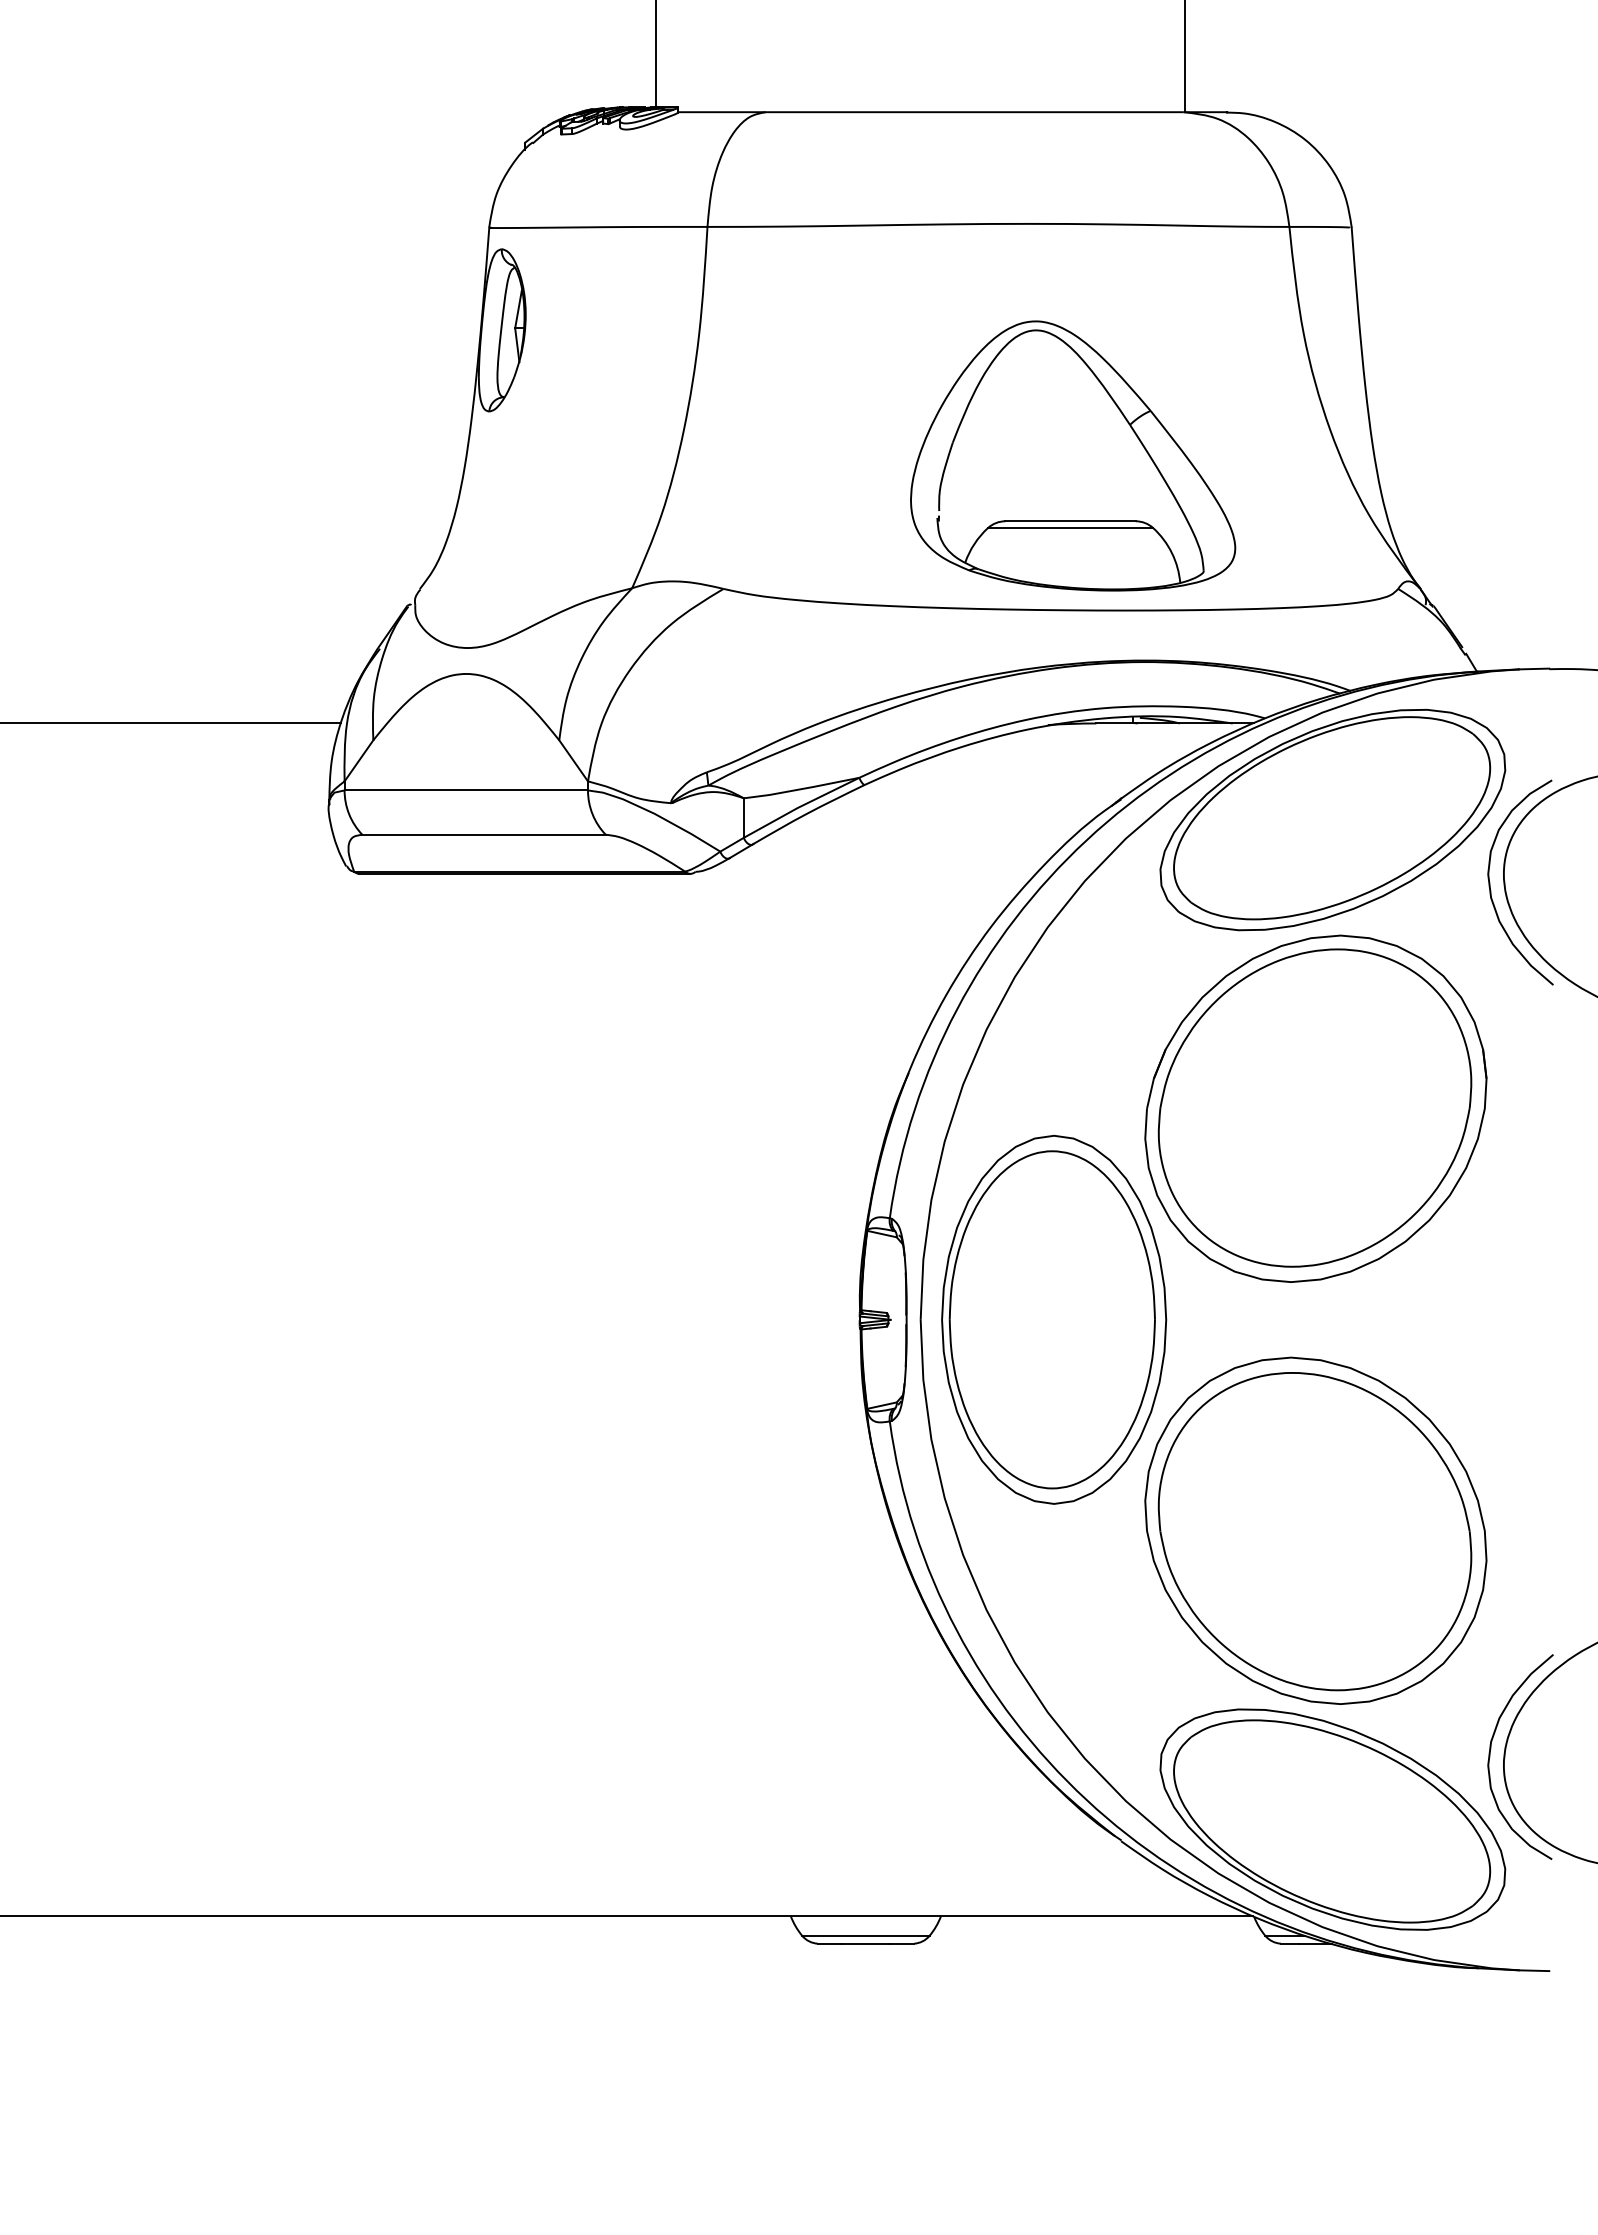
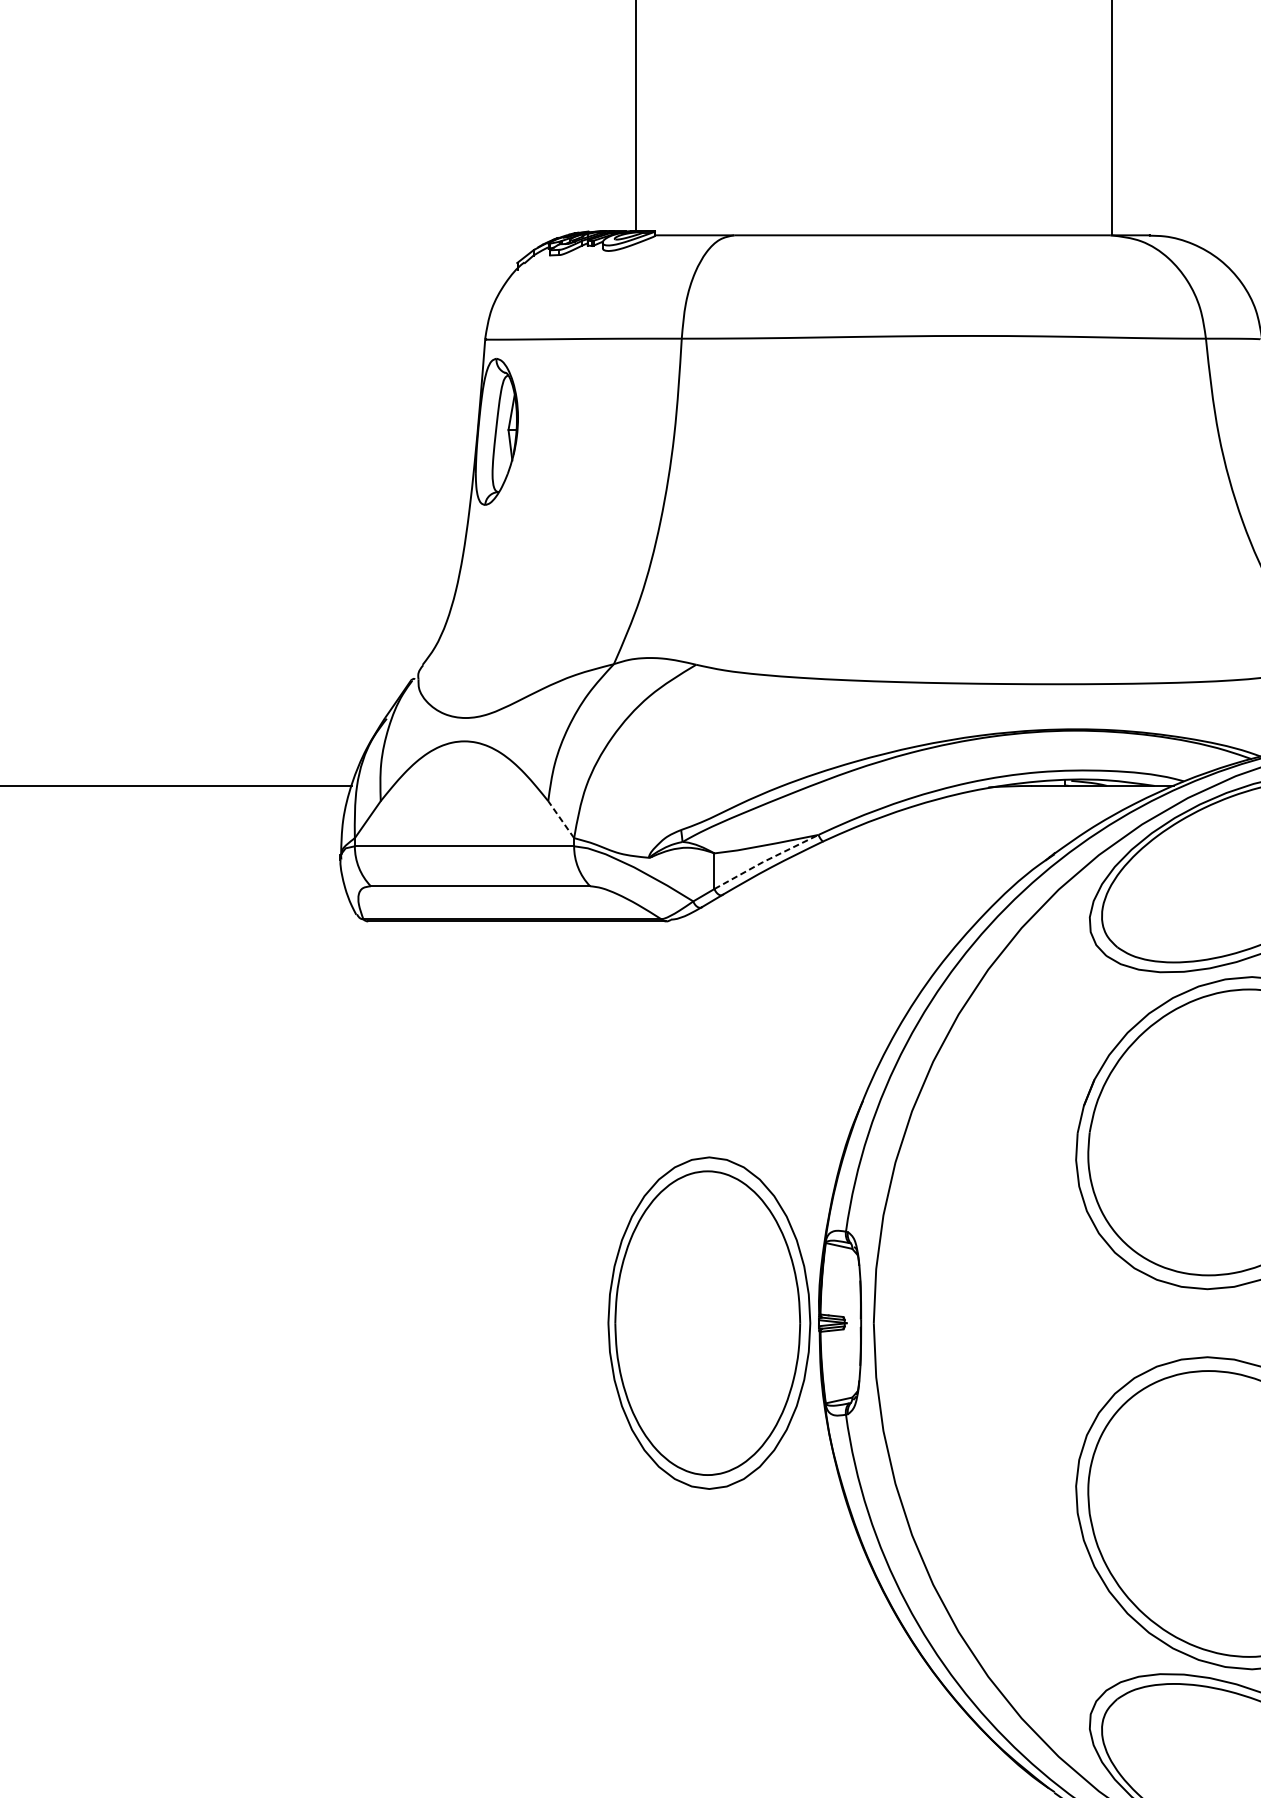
part: (1073, 455) -> (1011, 544), removed
line: (573, 760) -> (561, 819), solid -> dashed
line: (800, 806) -> (765, 860), solid -> dashed
part: (1054, 1319) -> (709, 1322), moved

